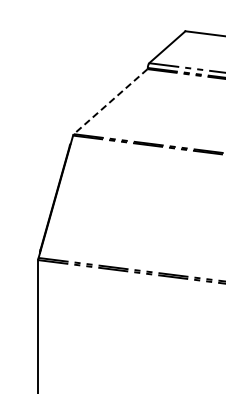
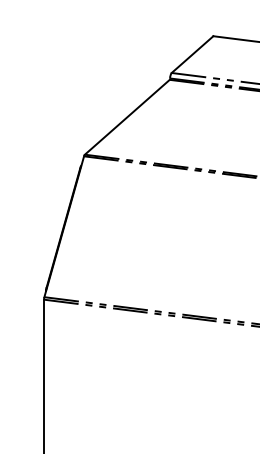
line: (110, 102) -> (127, 118), dashed -> solid

